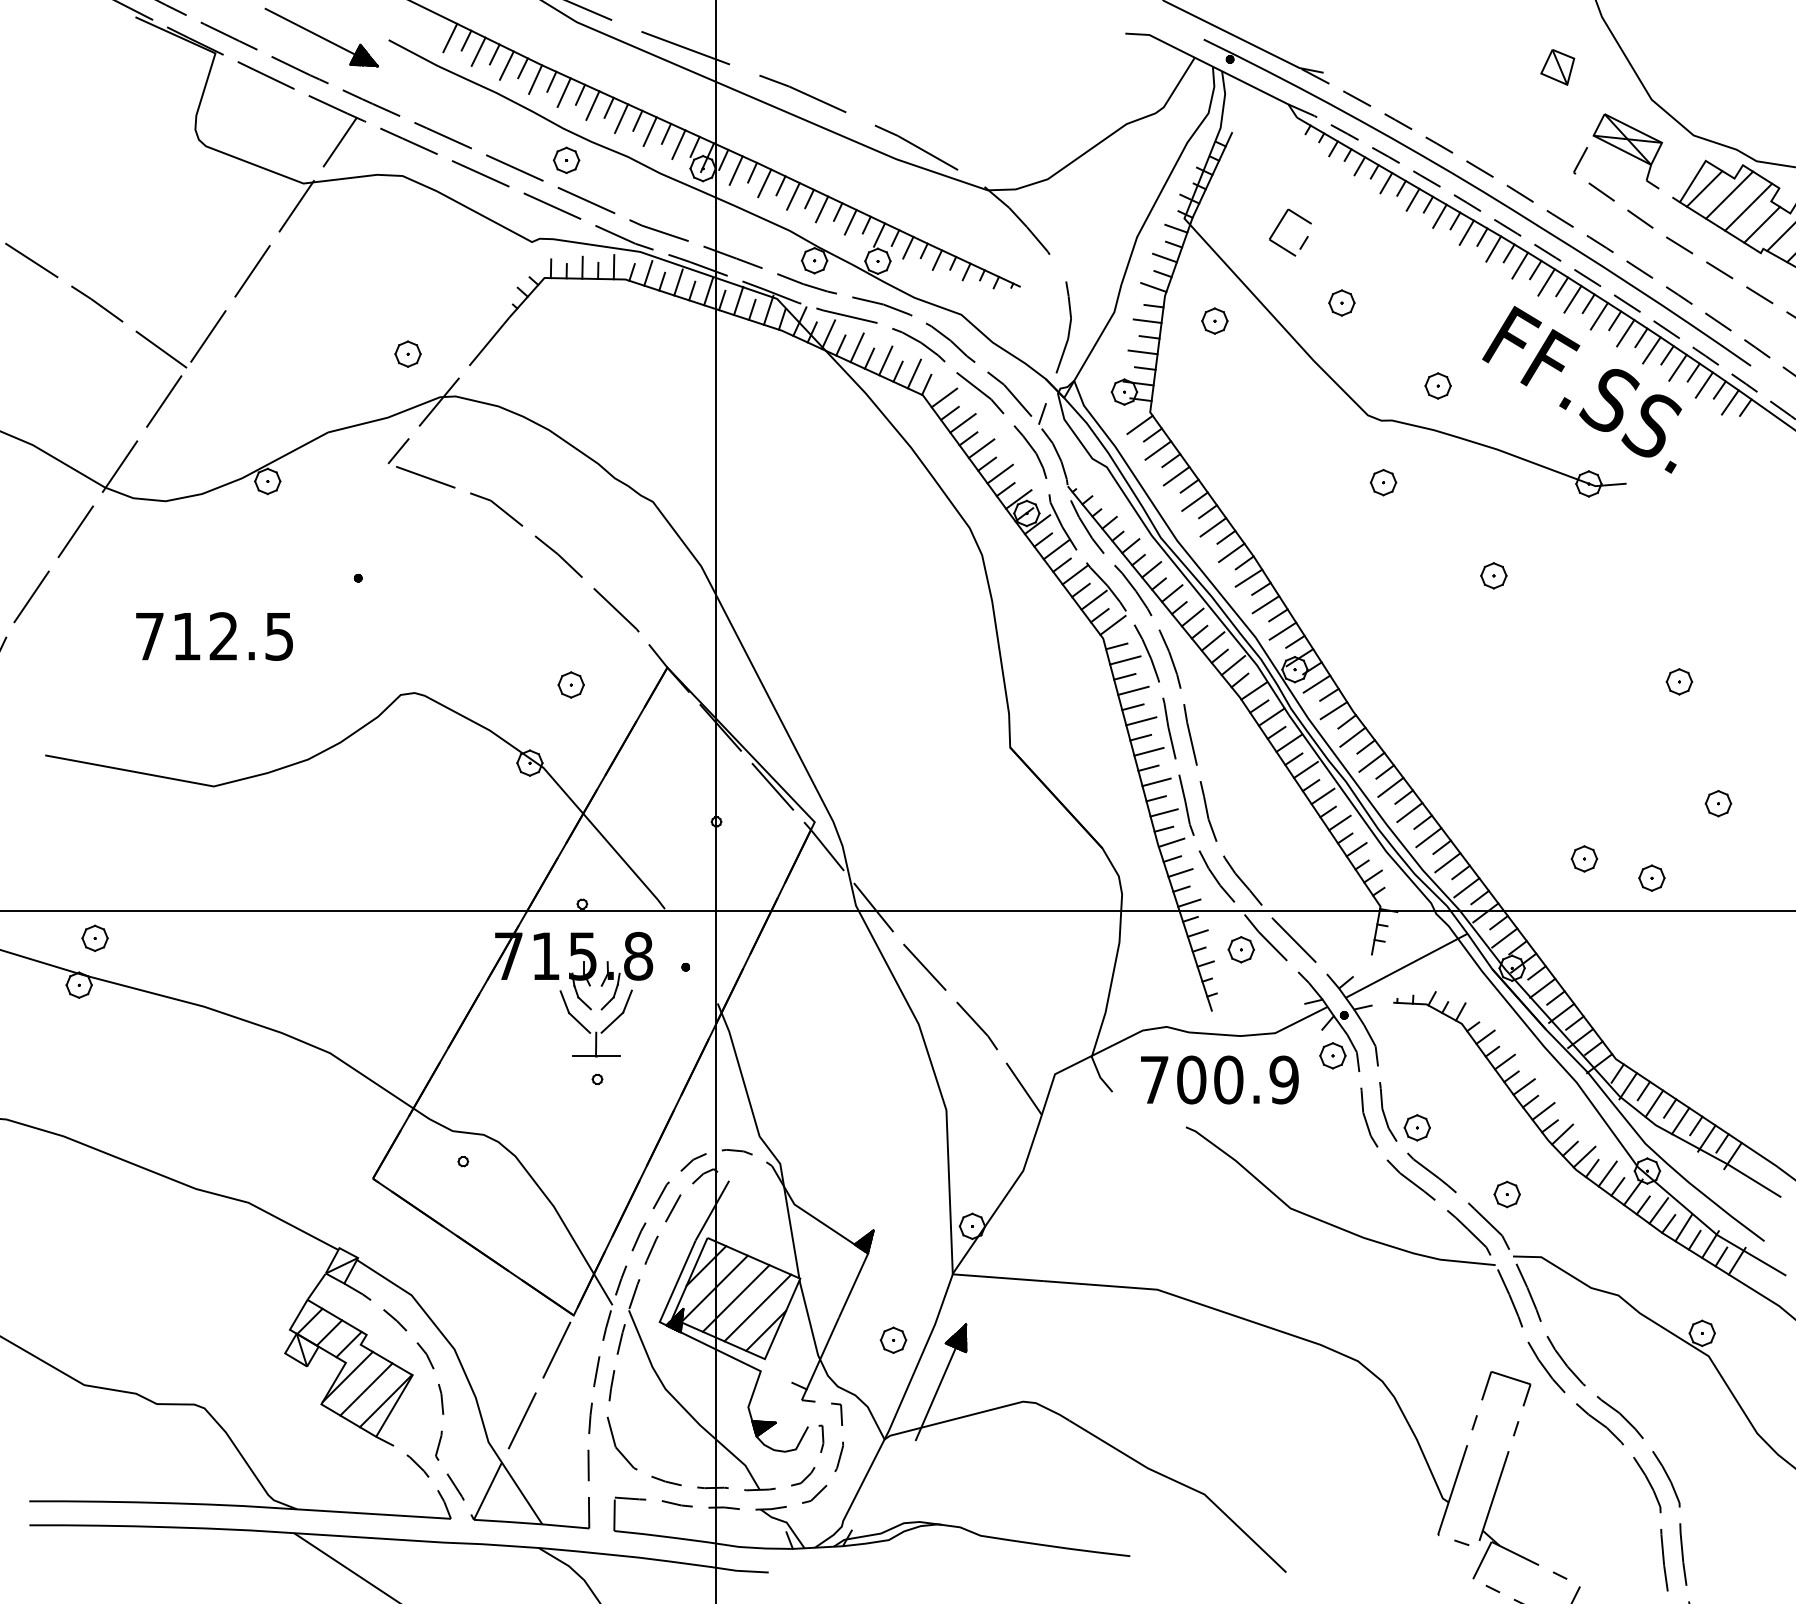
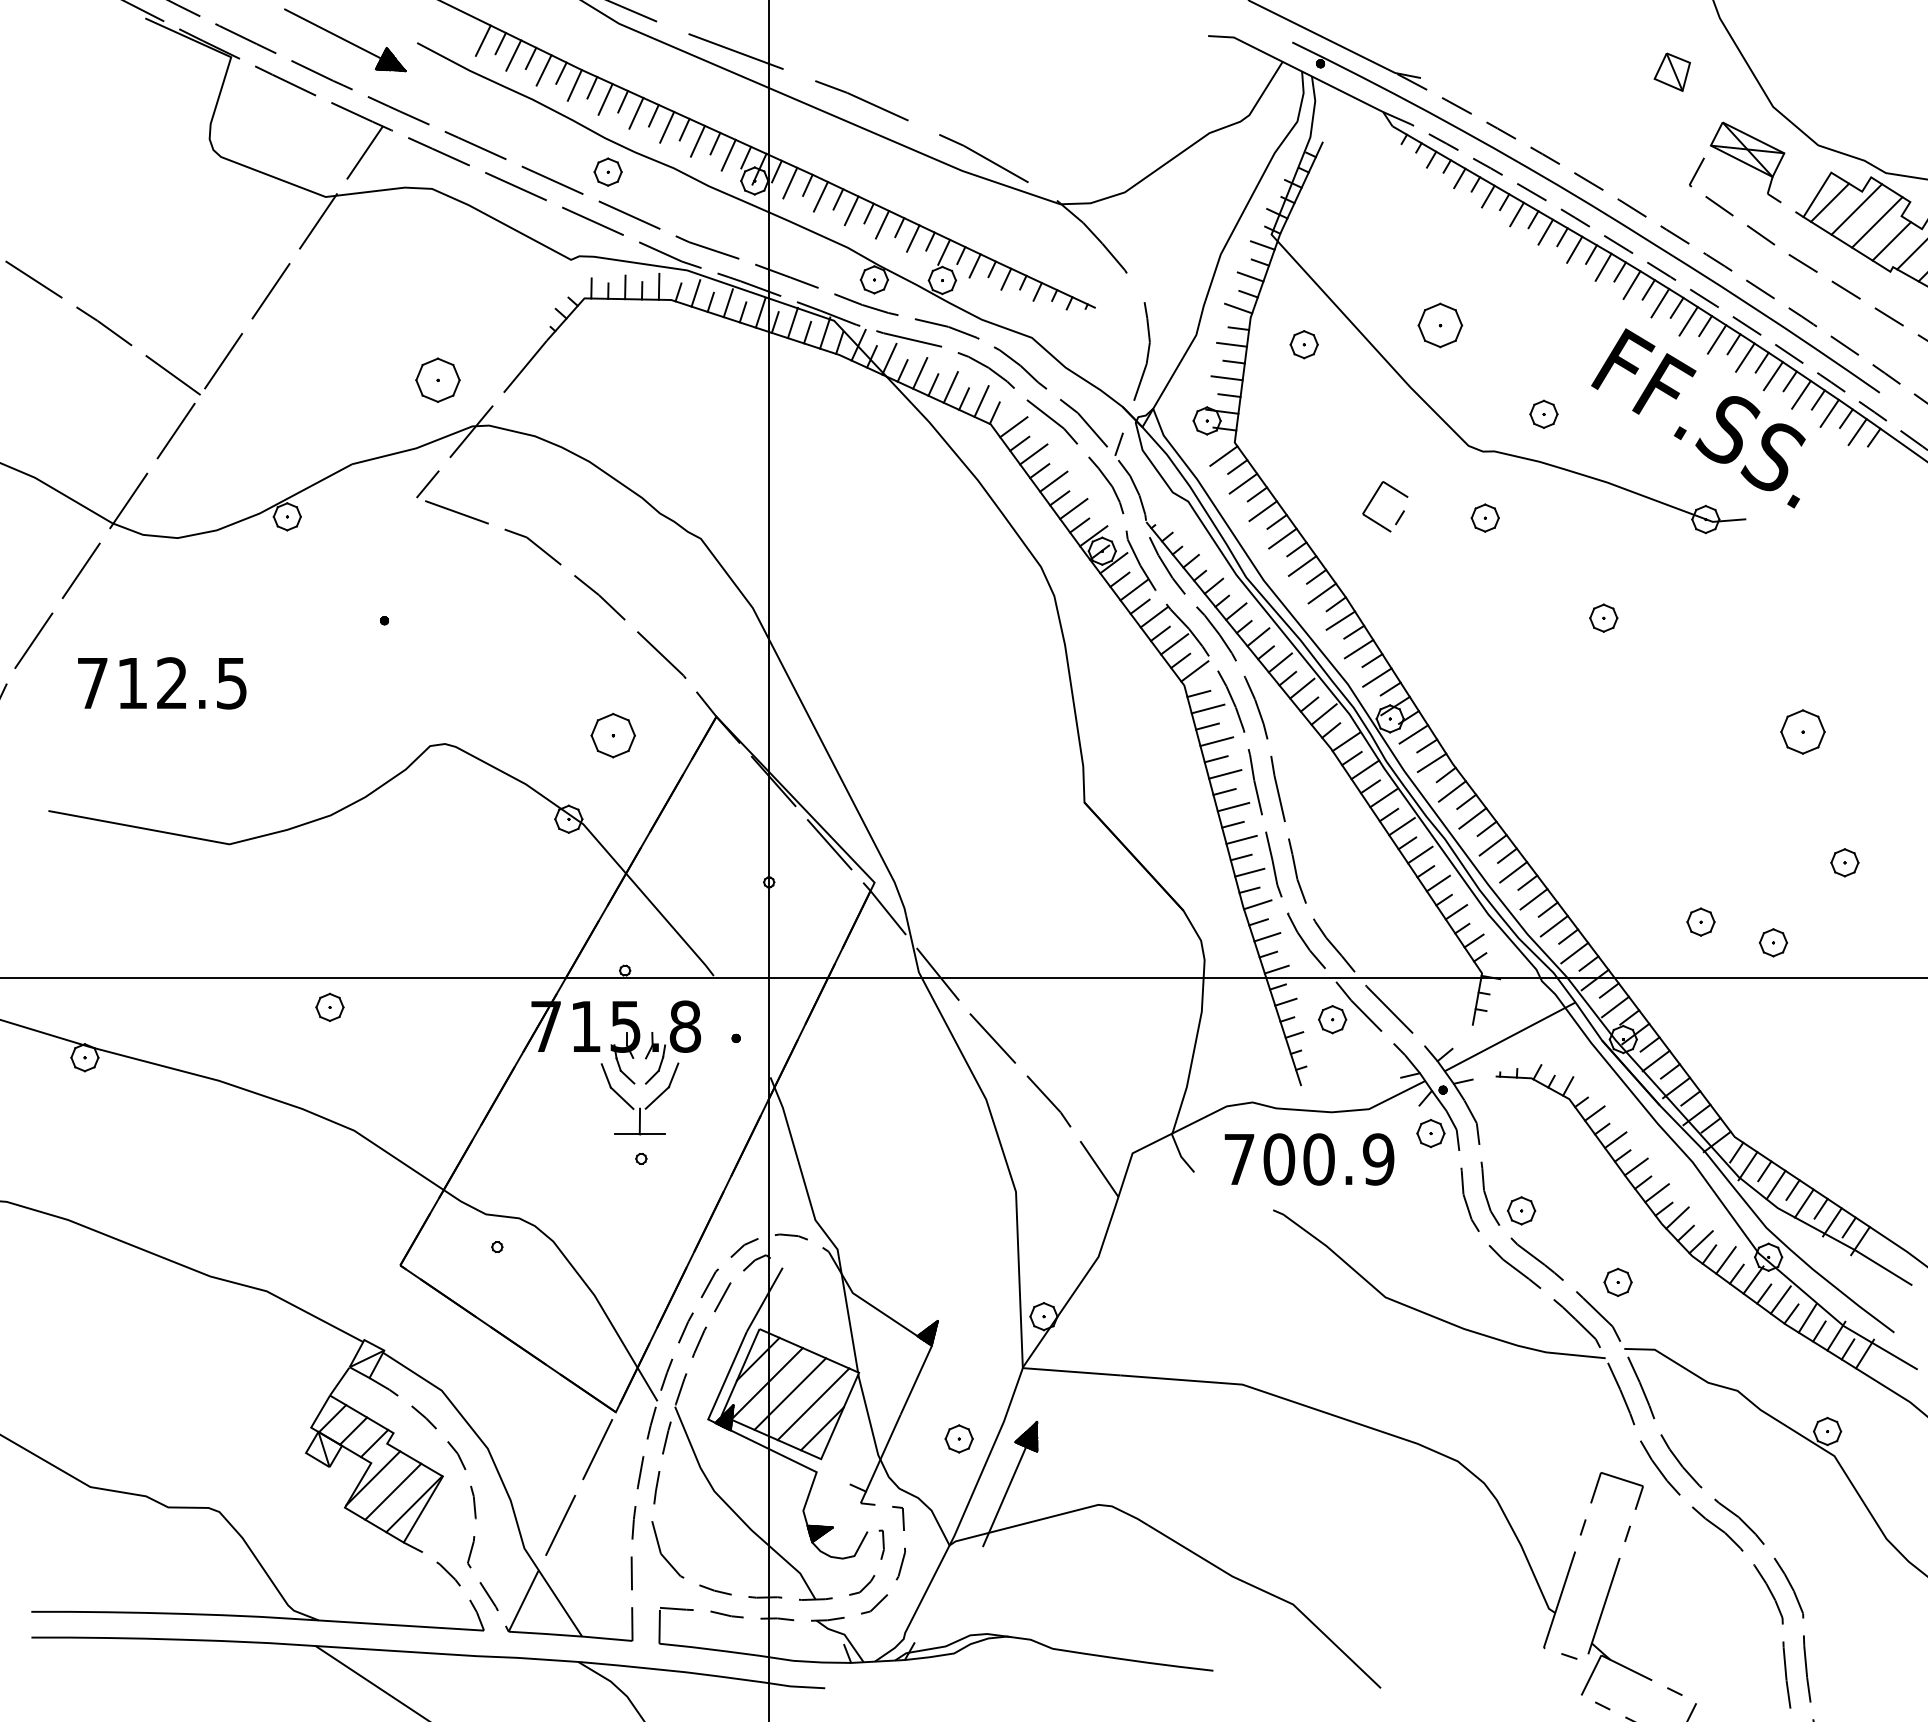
part: (1279, 225) -> (1373, 499), moved
part: (1341, 302) -> (1440, 324), size x1.6
part: (407, 353) -> (437, 379), size x1.6
text: (214, 636) -> (162, 683), moved
part: (1678, 681) -> (1802, 731), size x1.6
part: (570, 684) -> (612, 734), size x1.6
part: (94, 937) -> (329, 1006), moved

